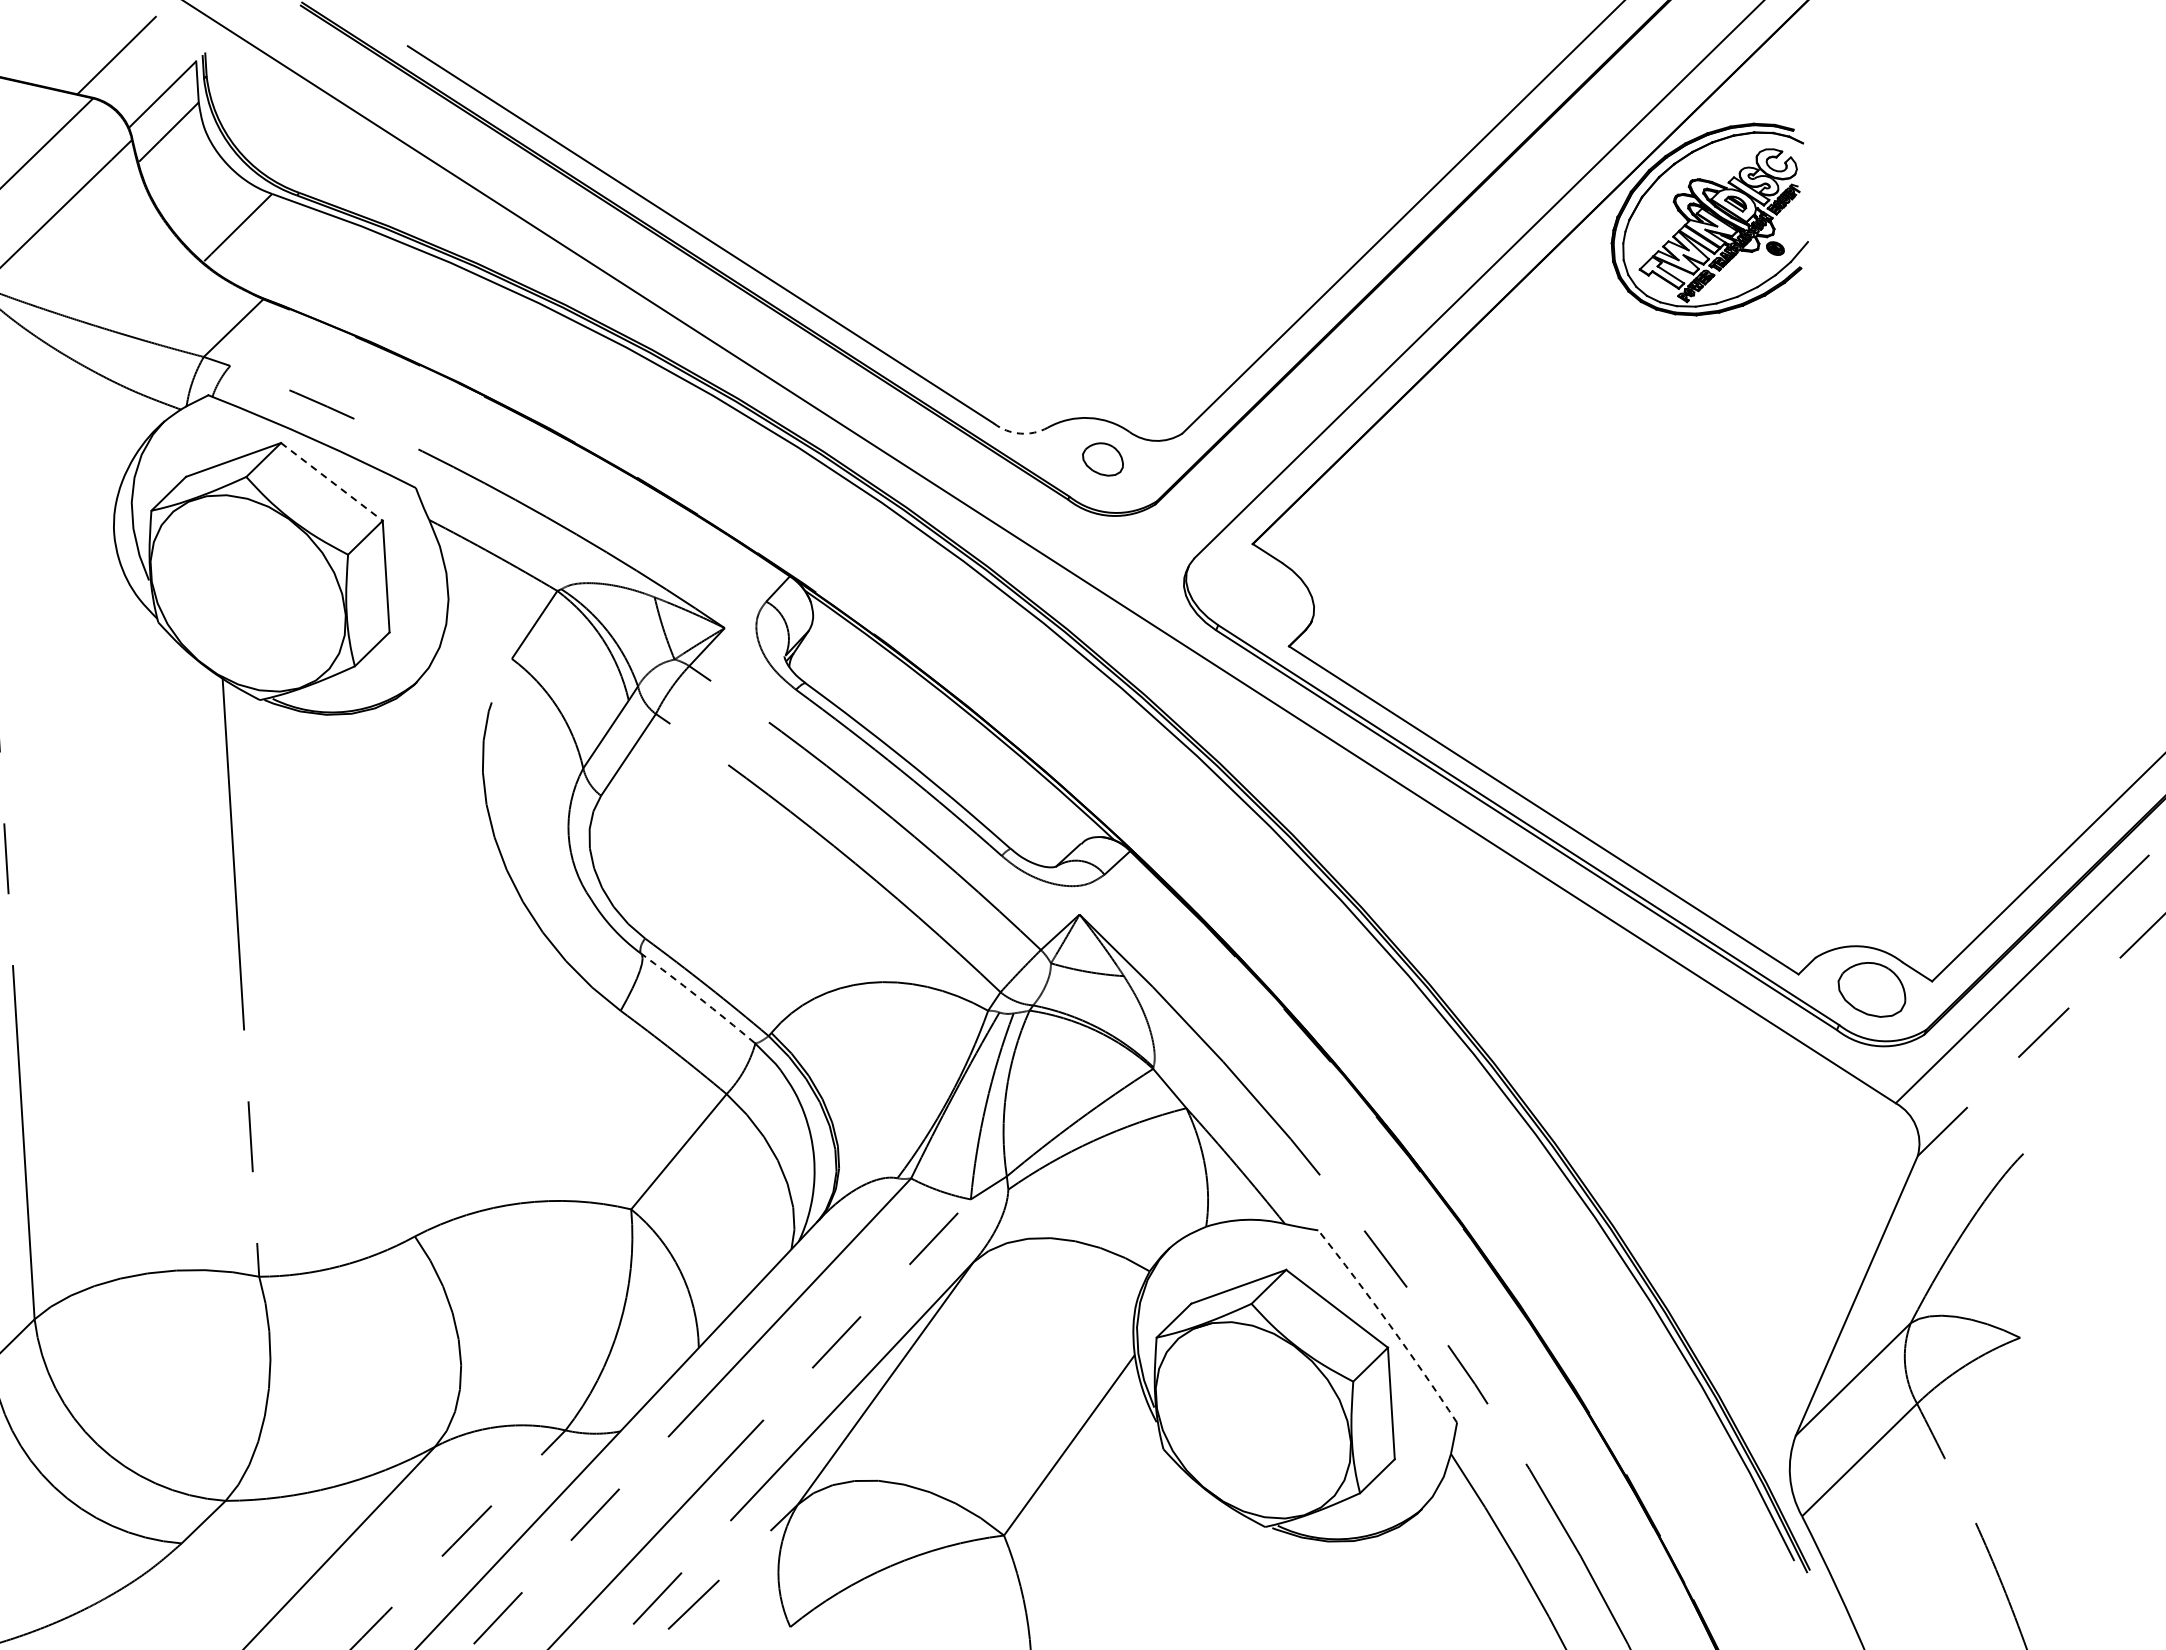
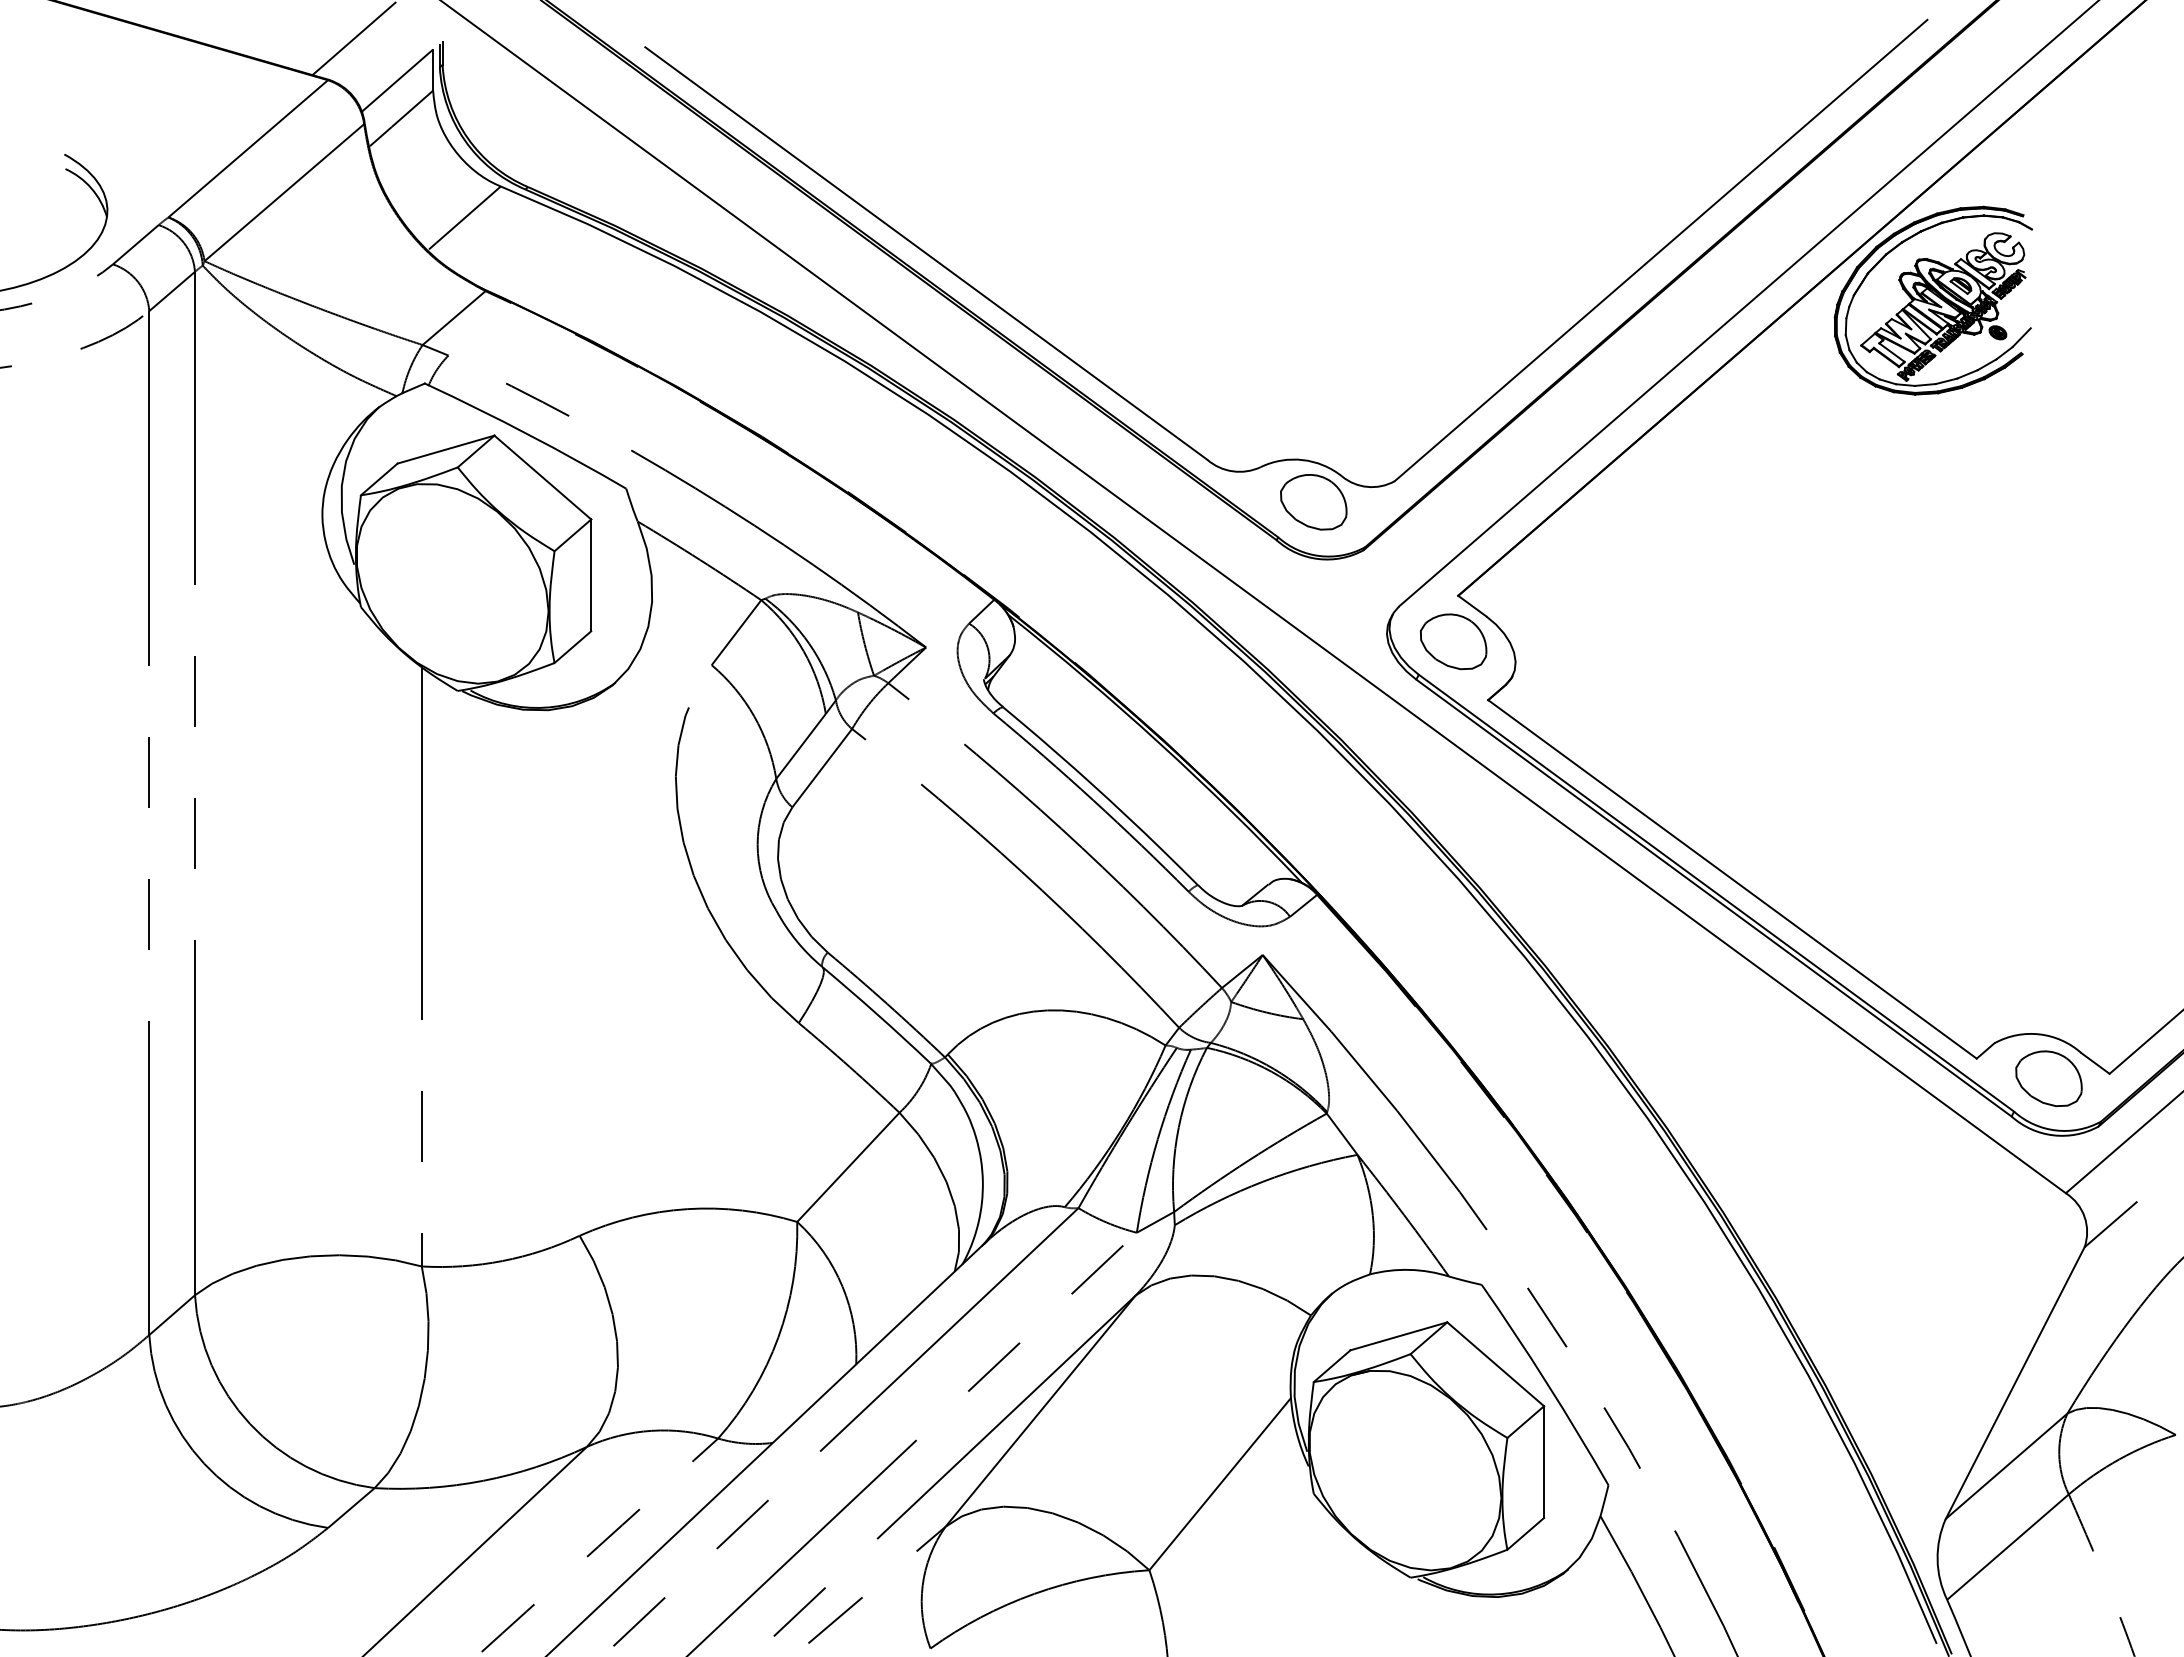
arc: (1019, 433) -> (1232, 471), dashed -> solid
part: (1102, 459) -> (1313, 502), size x1.67
line: (332, 481) -> (543, 477), dashed -> solid
part: (1250, 589) -> (1453, 641), added
arc: (698, 997) -> (877, 1014), dashed -> solid
arc: (1389, 1324) -> (1547, 1383), dashed -> solid

